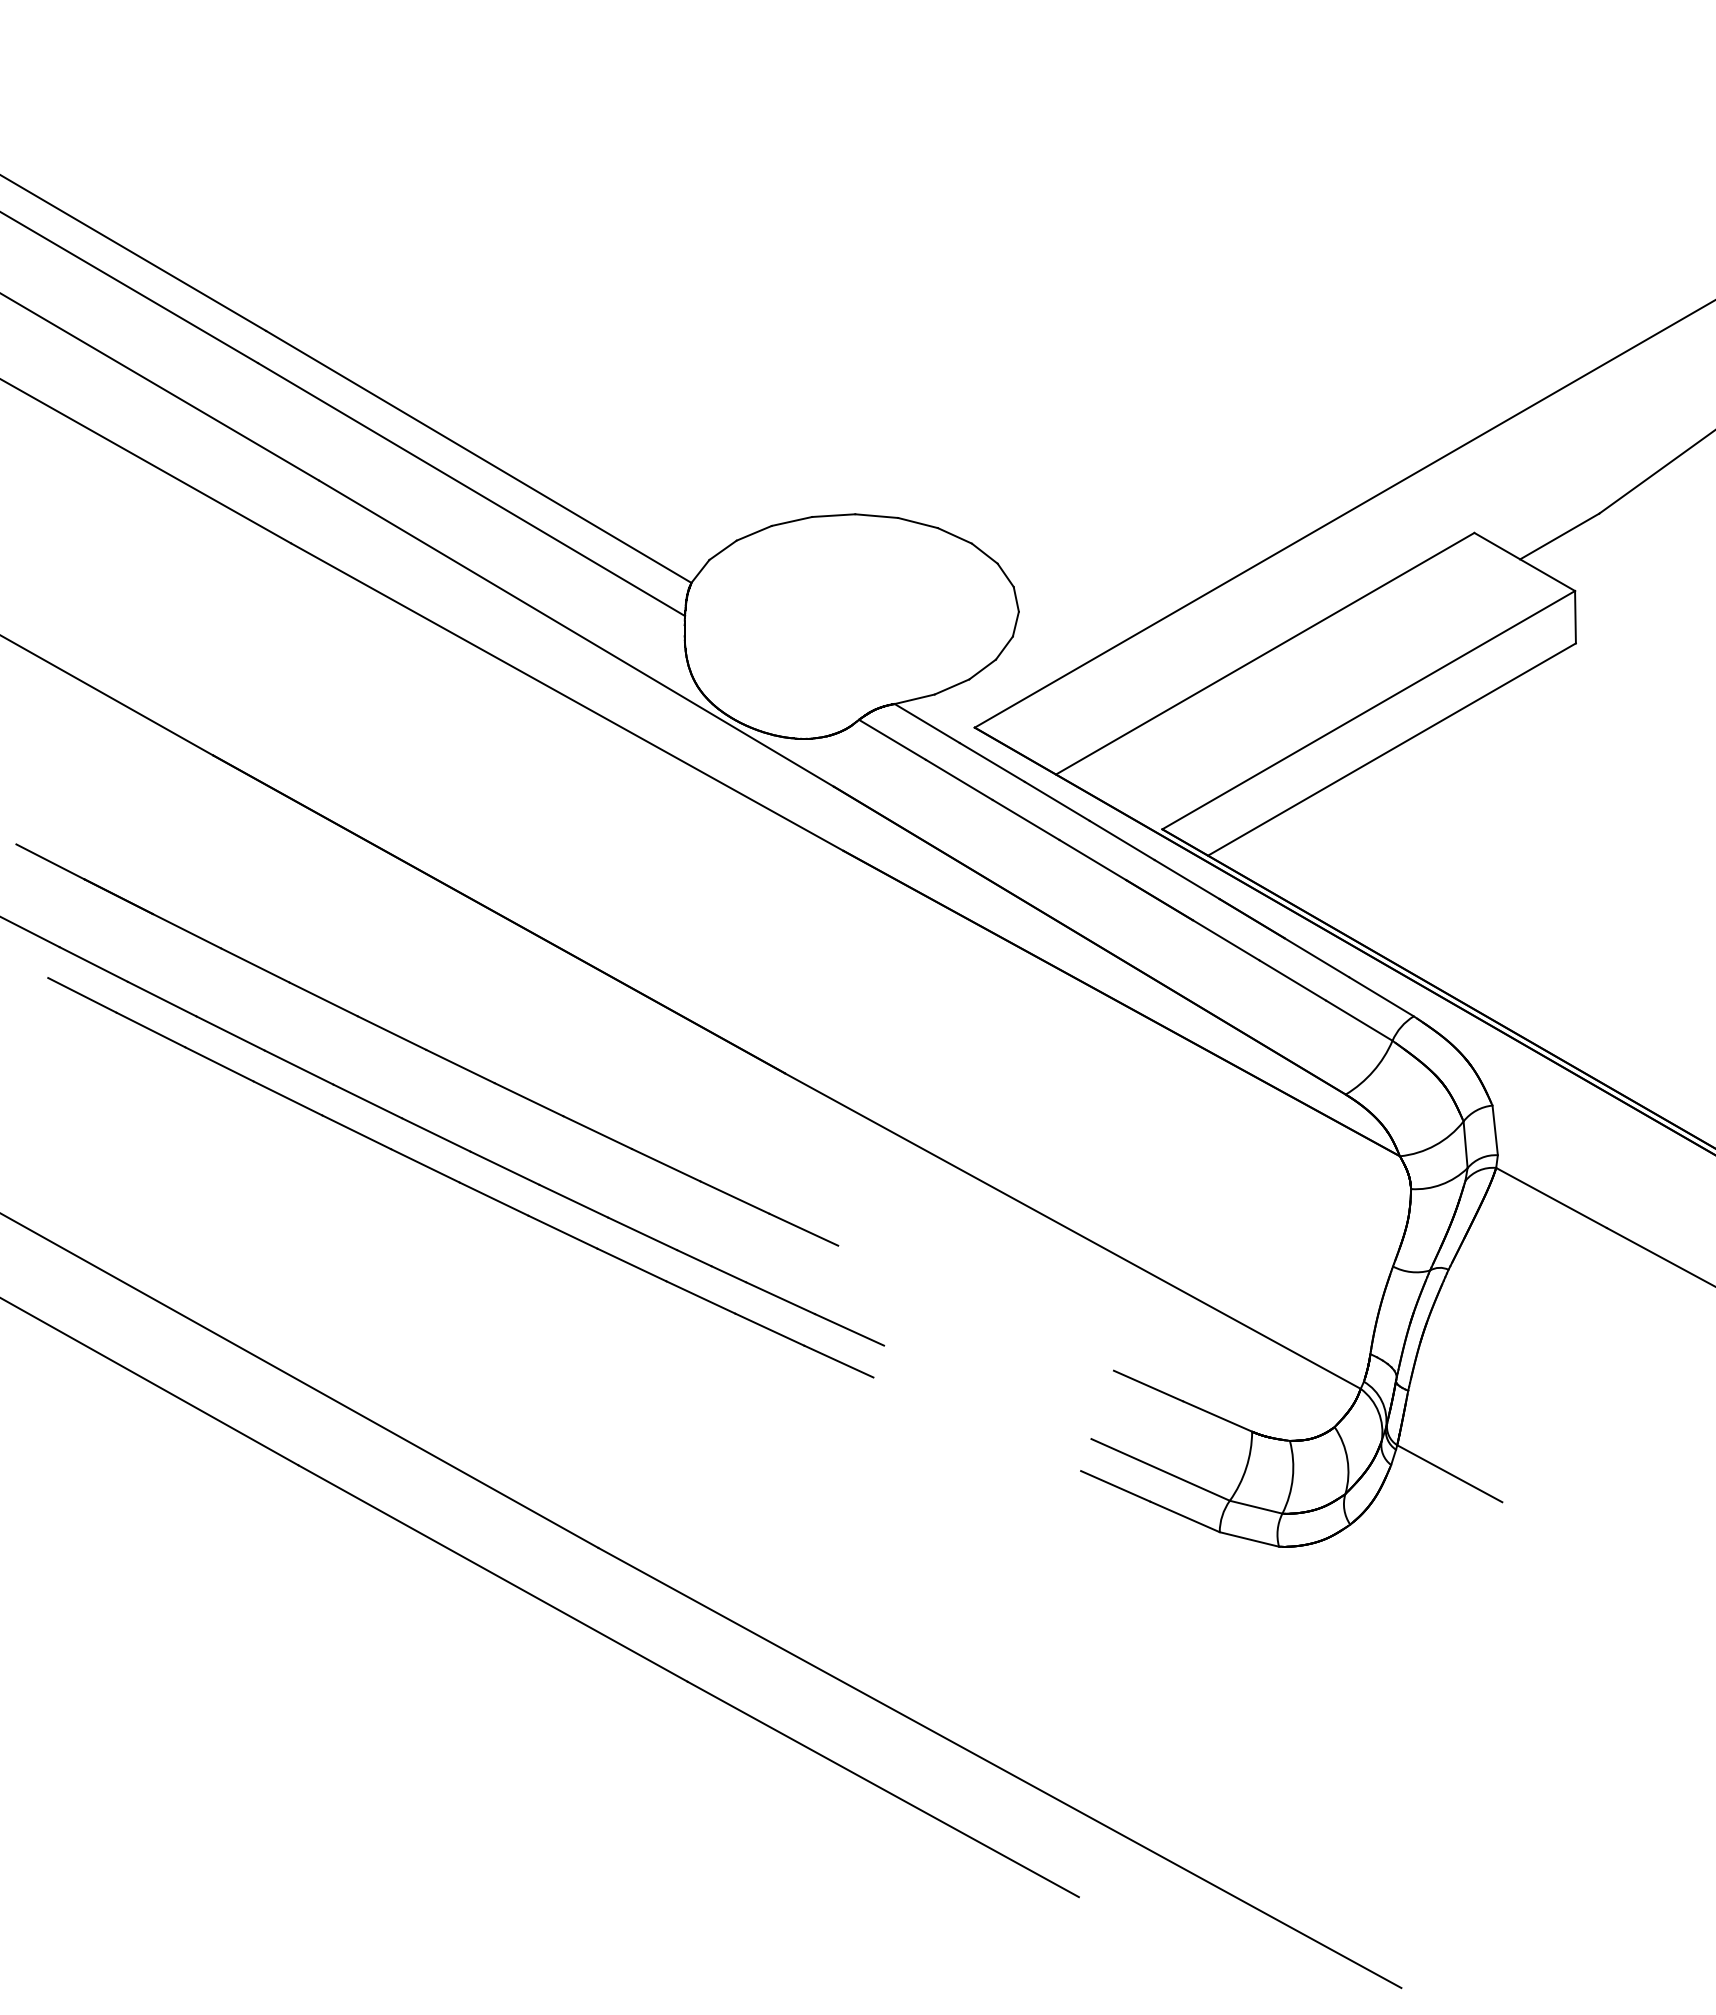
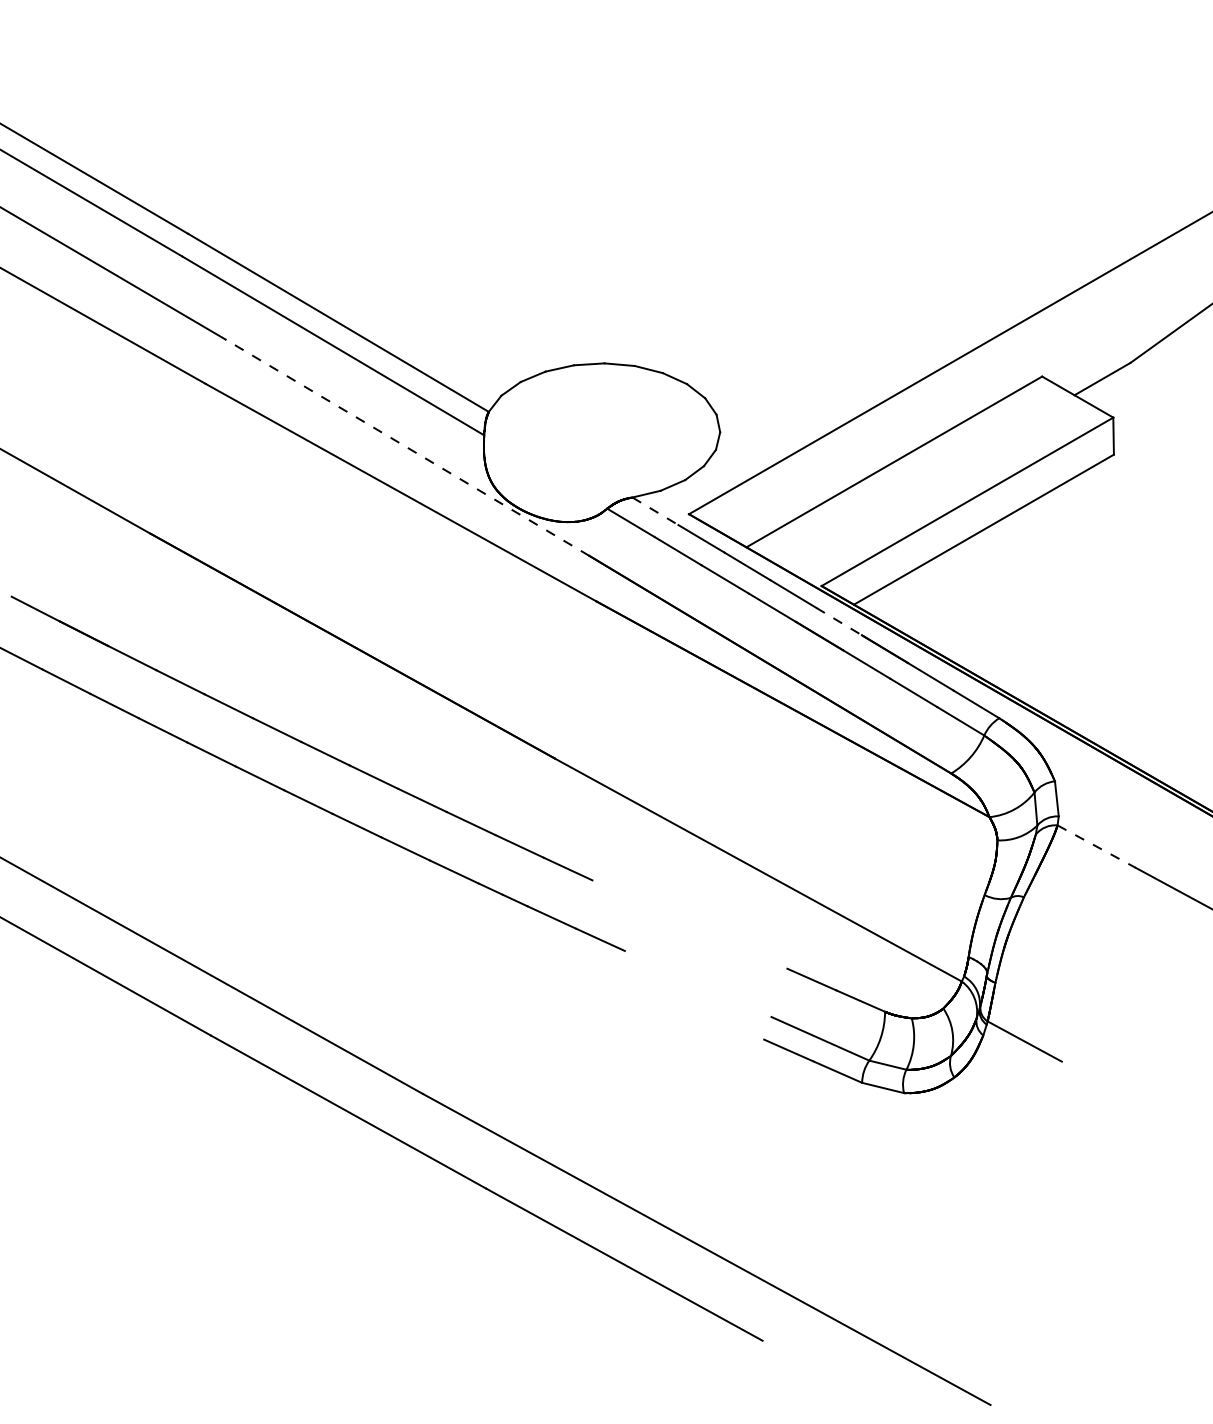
line: (576, 633) -> (407, 447), solid -> dashed
line: (927, 723) -> (655, 511), solid -> dashed
line: (1187, 879) -> (839, 621), solid -> dashed
part: (460, 1177) -> (325, 832), removed
line: (1551, 1198) -> (1096, 846), solid -> dashed

